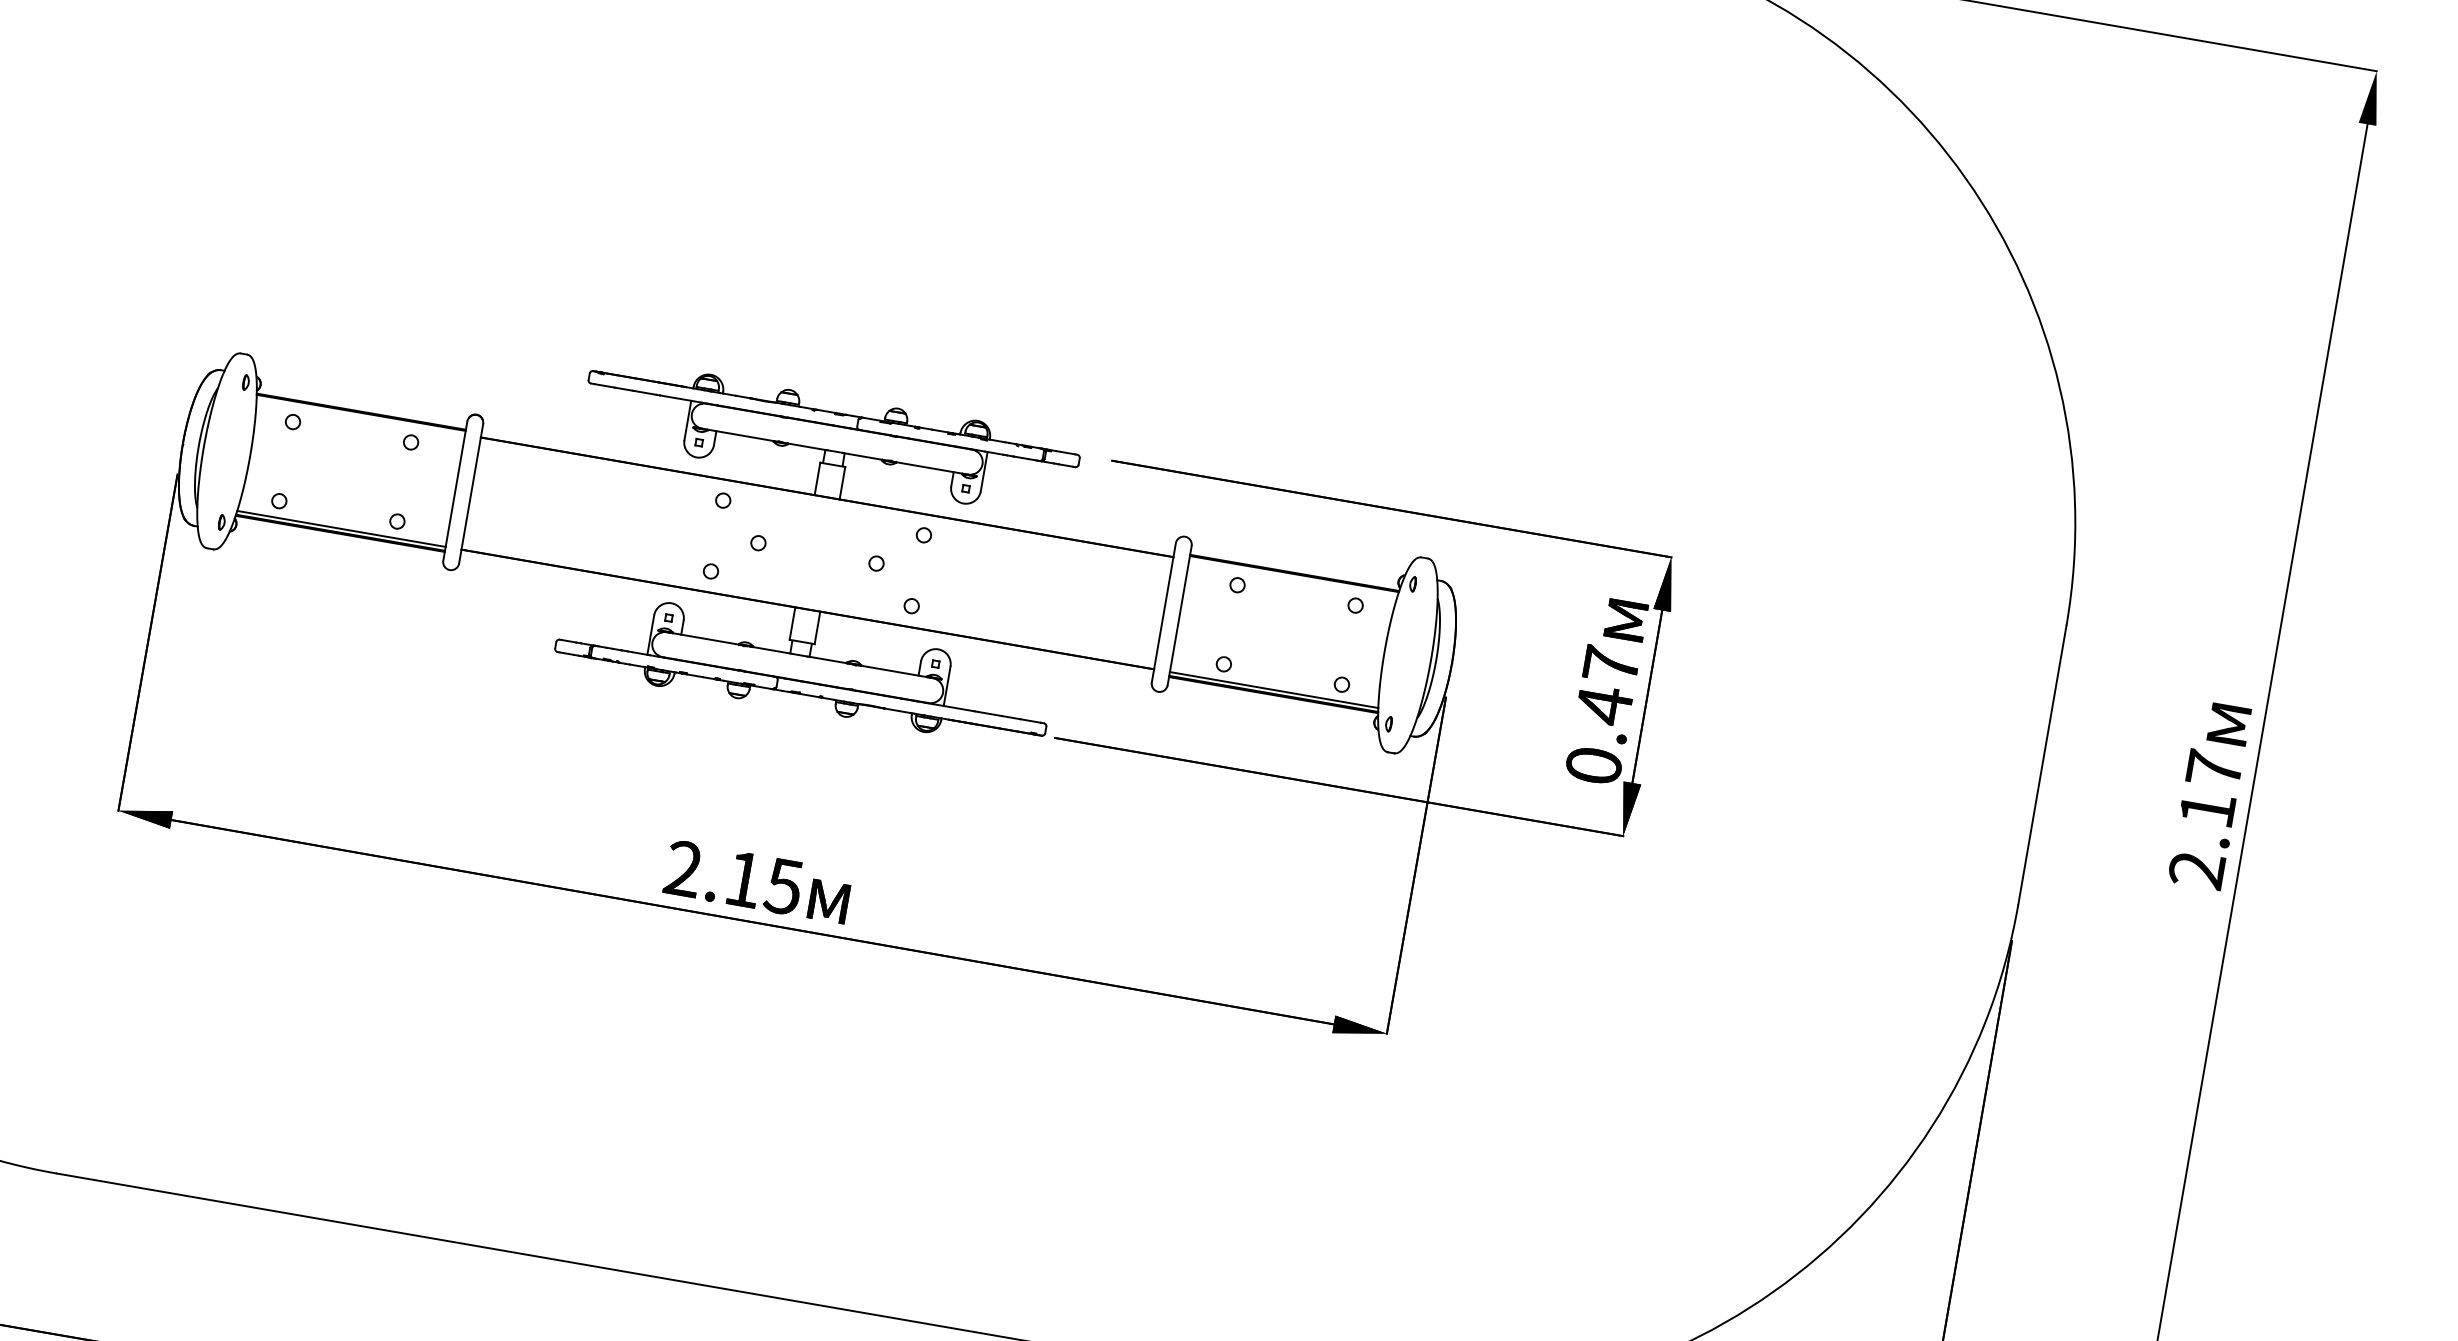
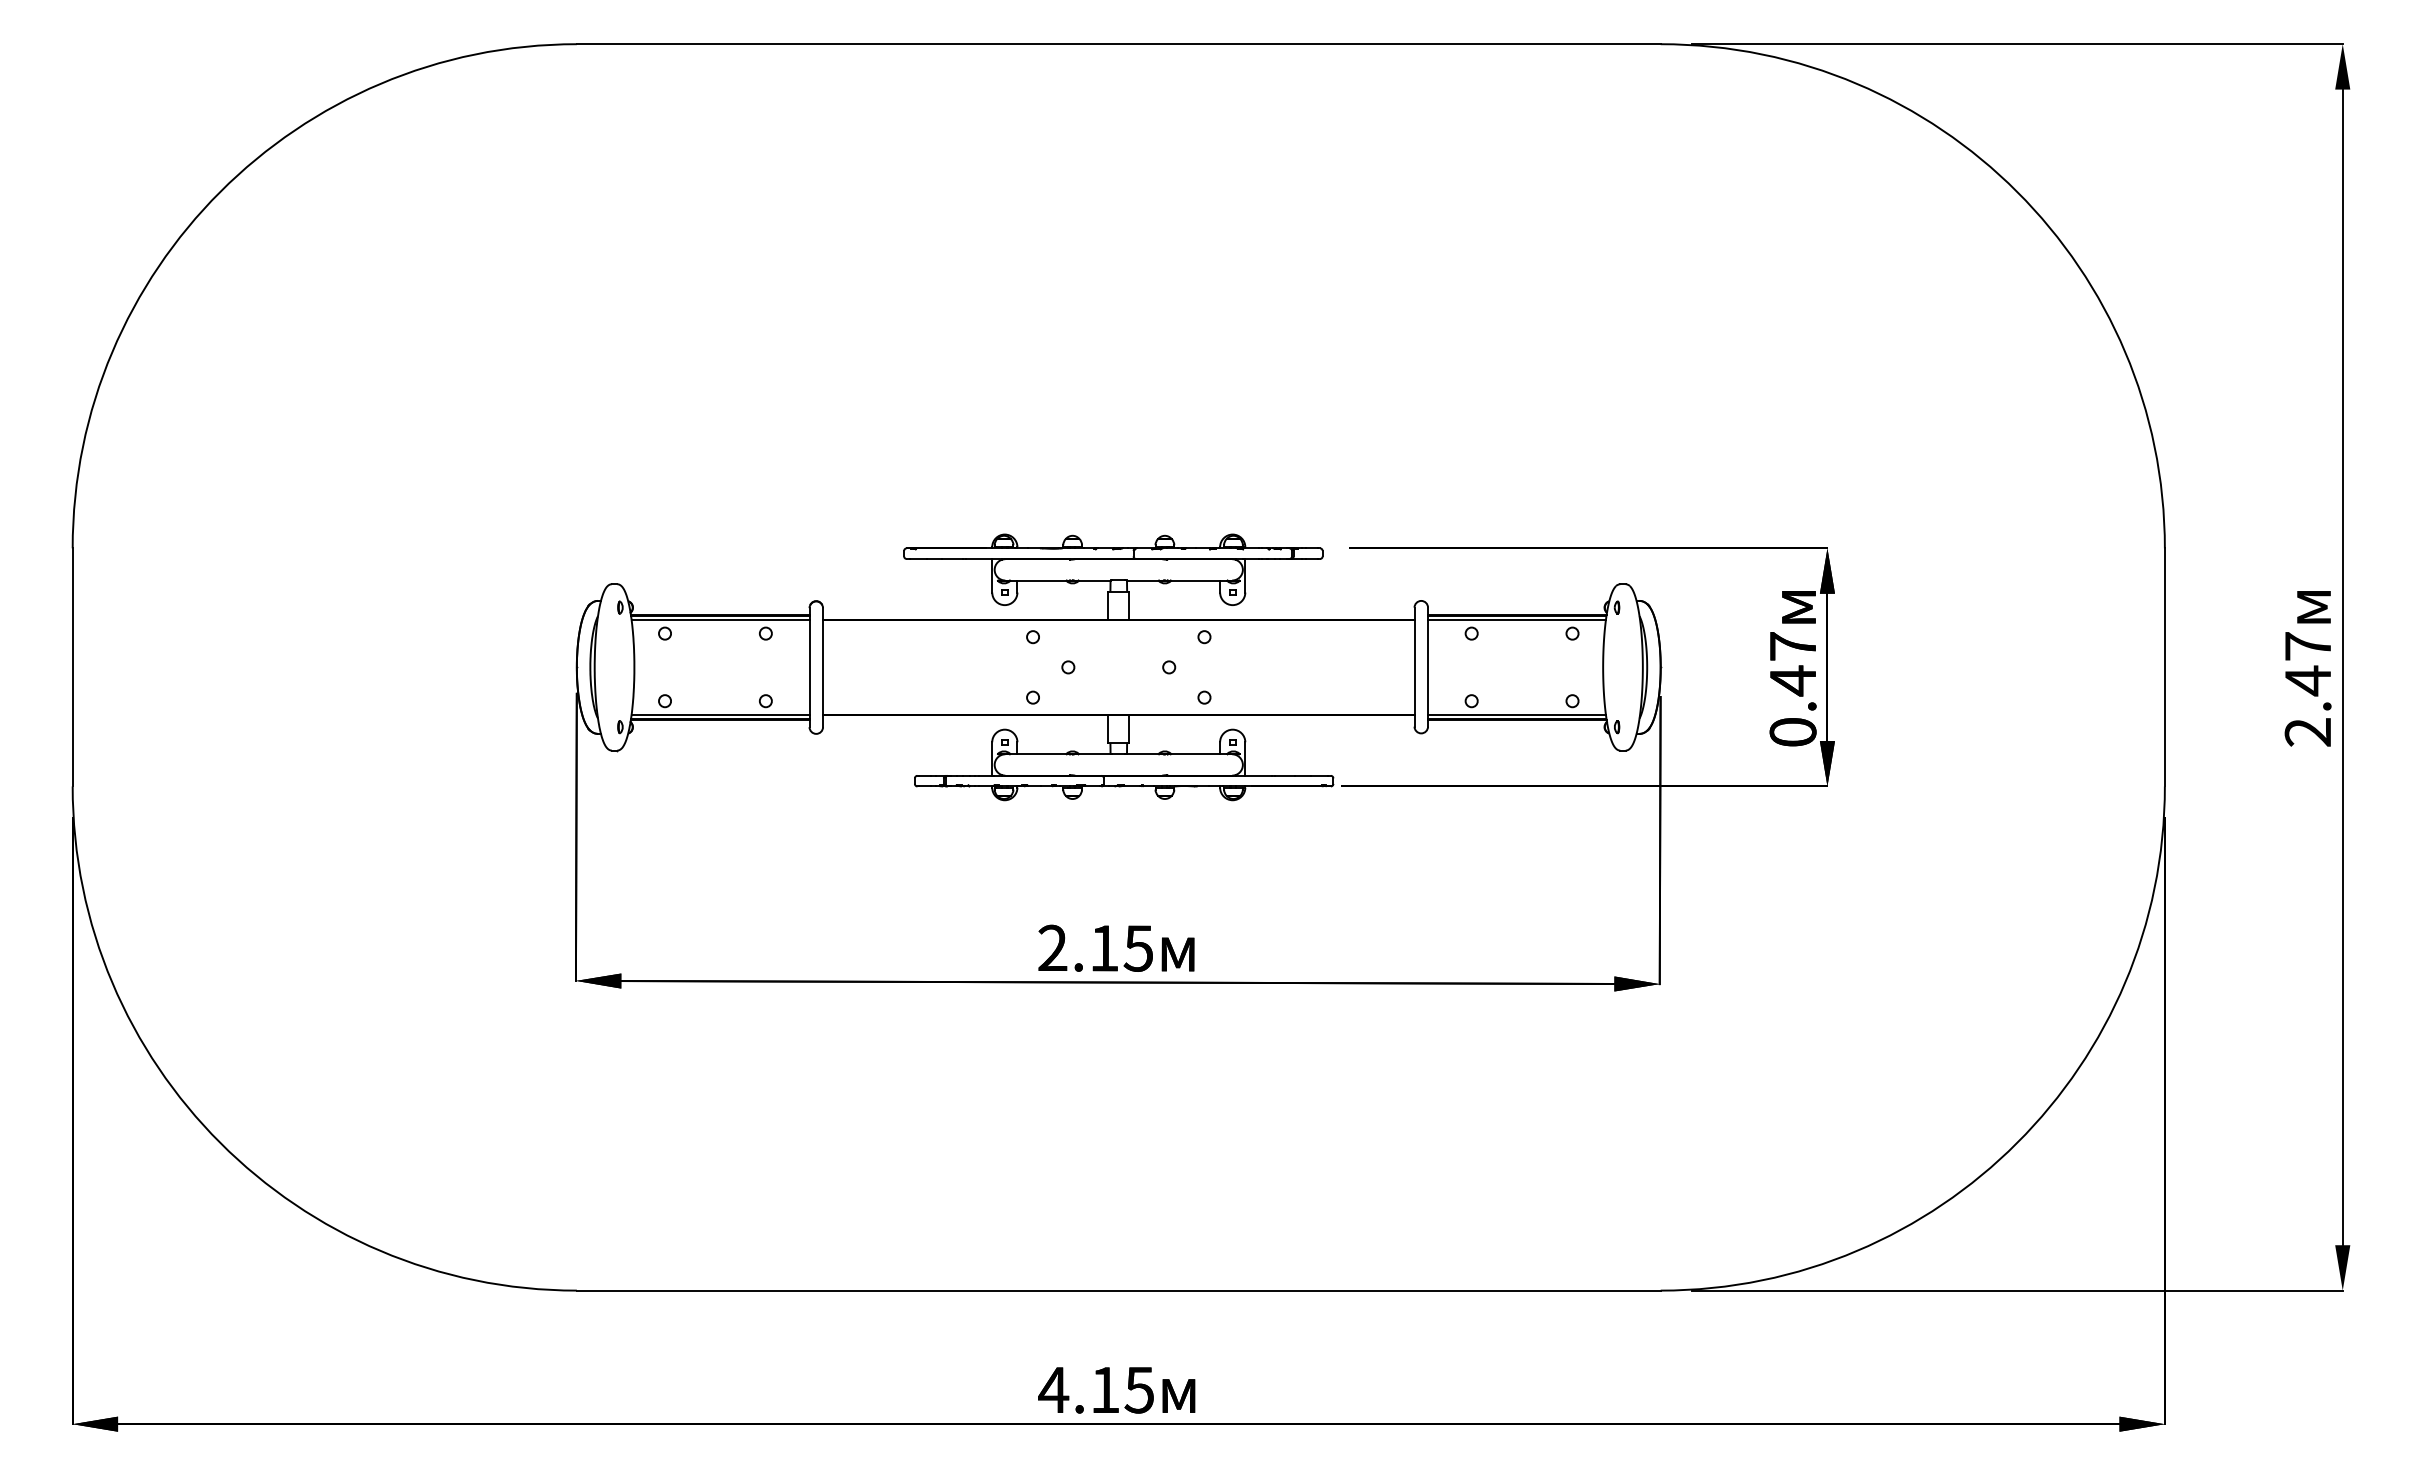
line: (360, 416) -> (720, 619), added
line: (1292, 577) -> (1516, 619), added
text: (2206, 809) -> (2307, 680), 2.17 -> 2.47

